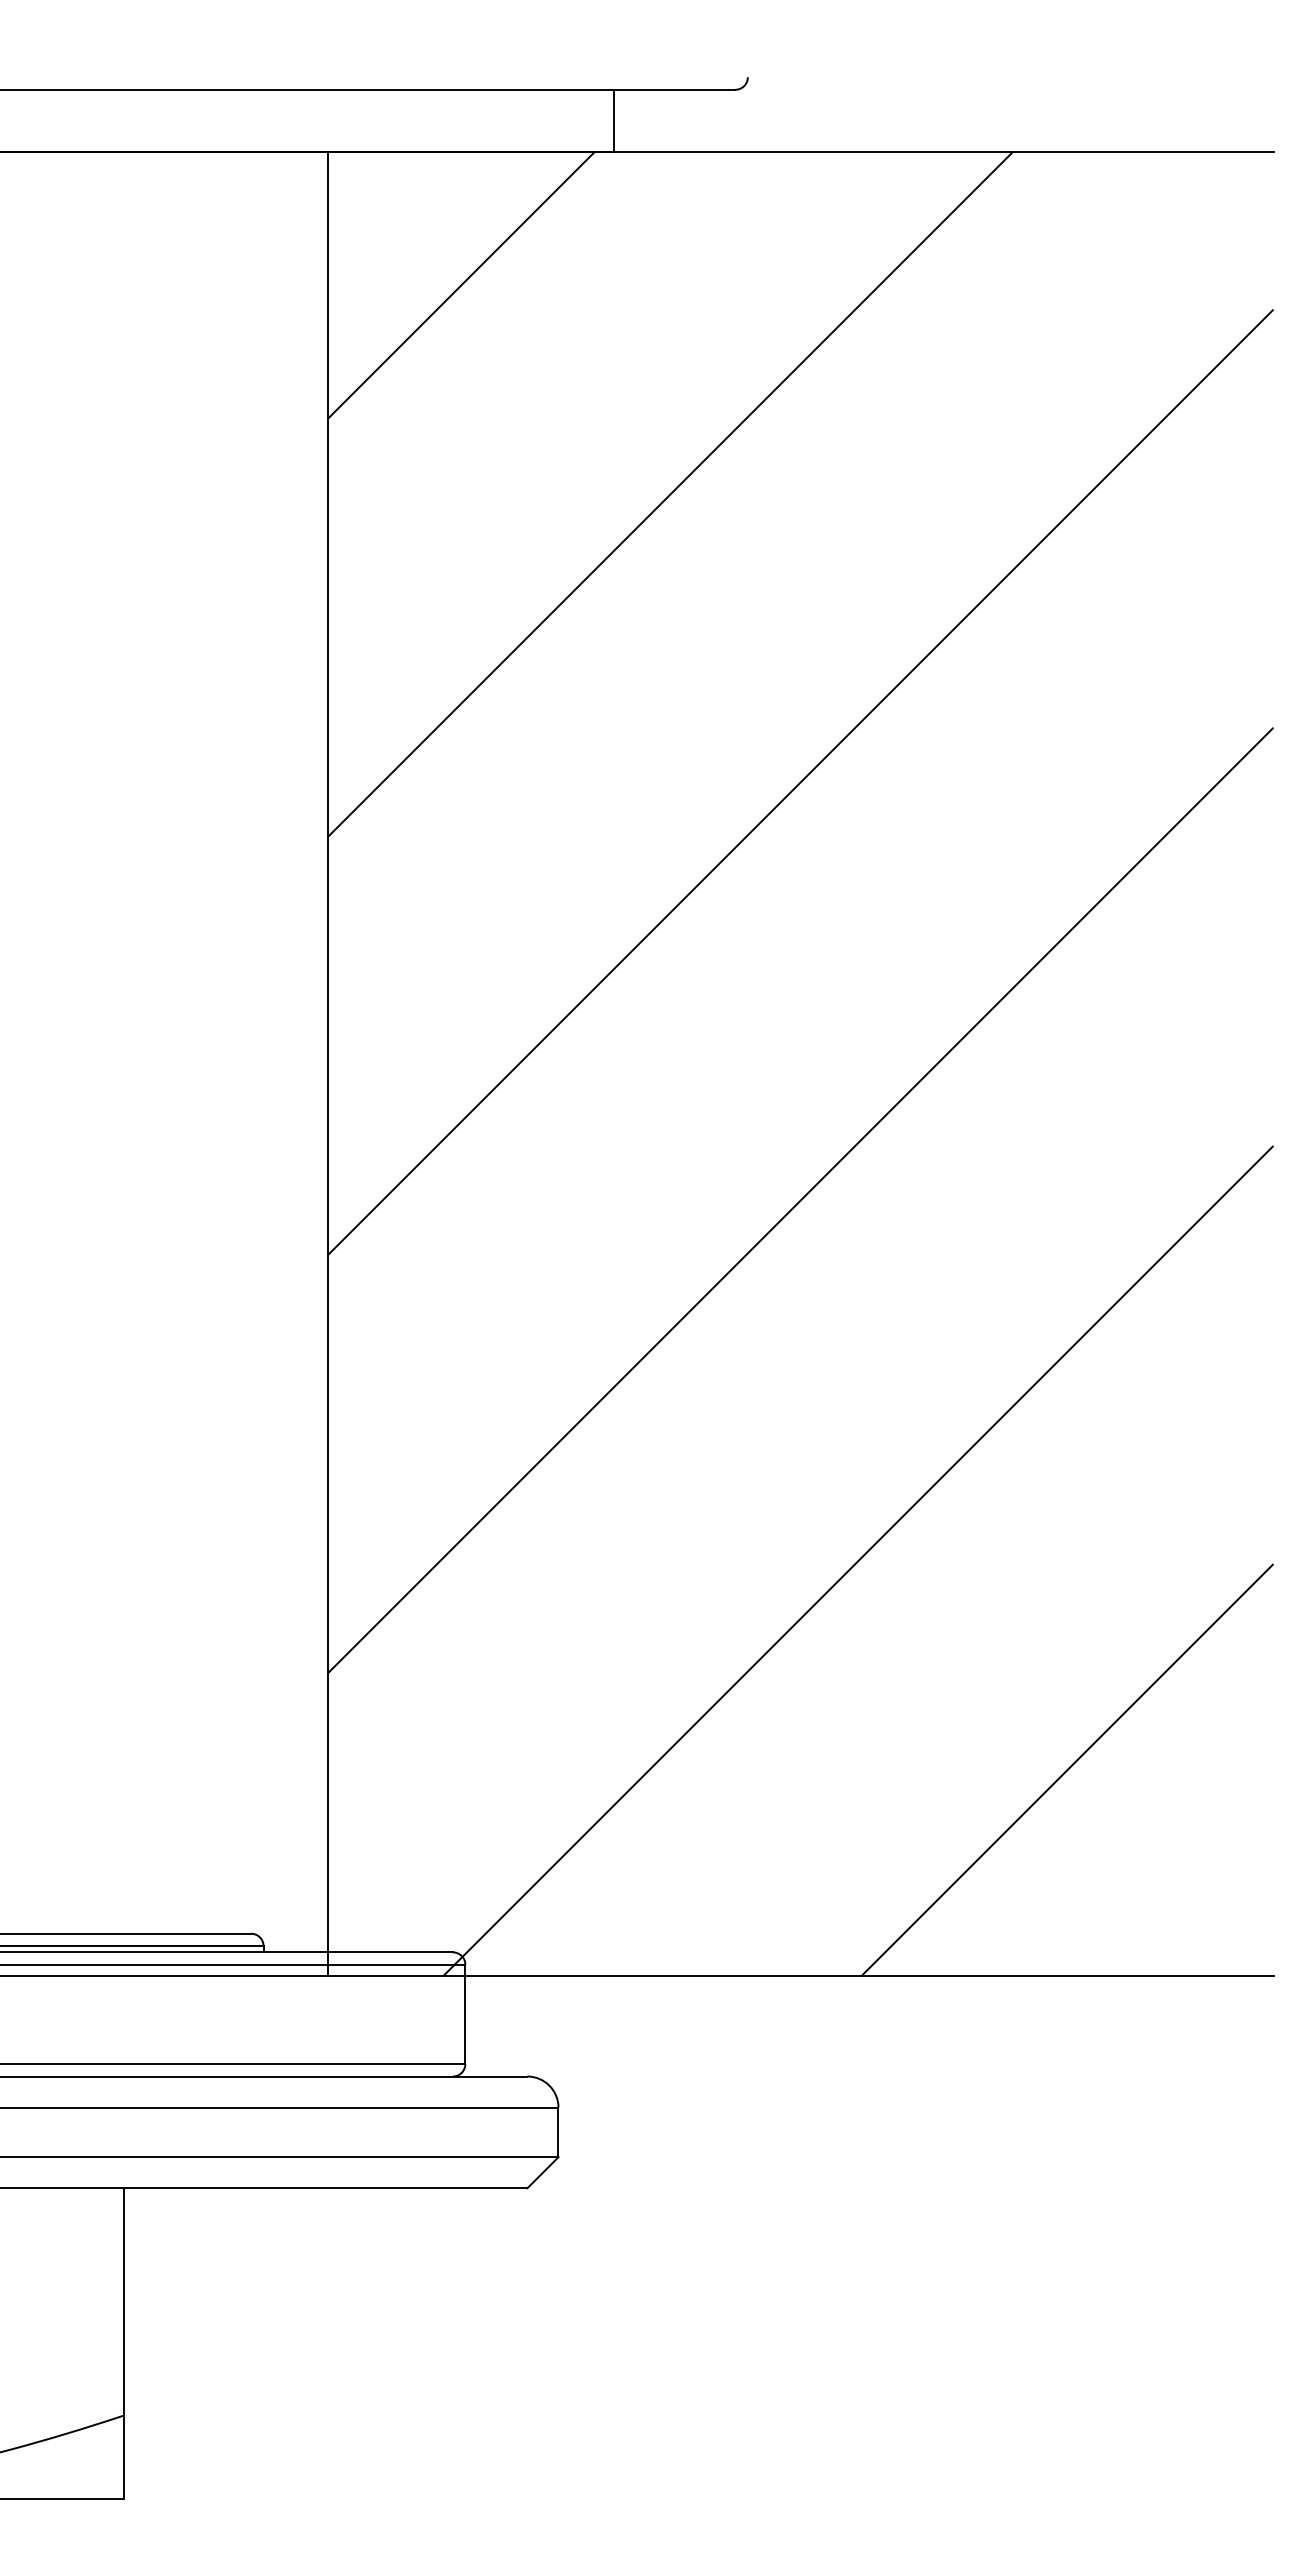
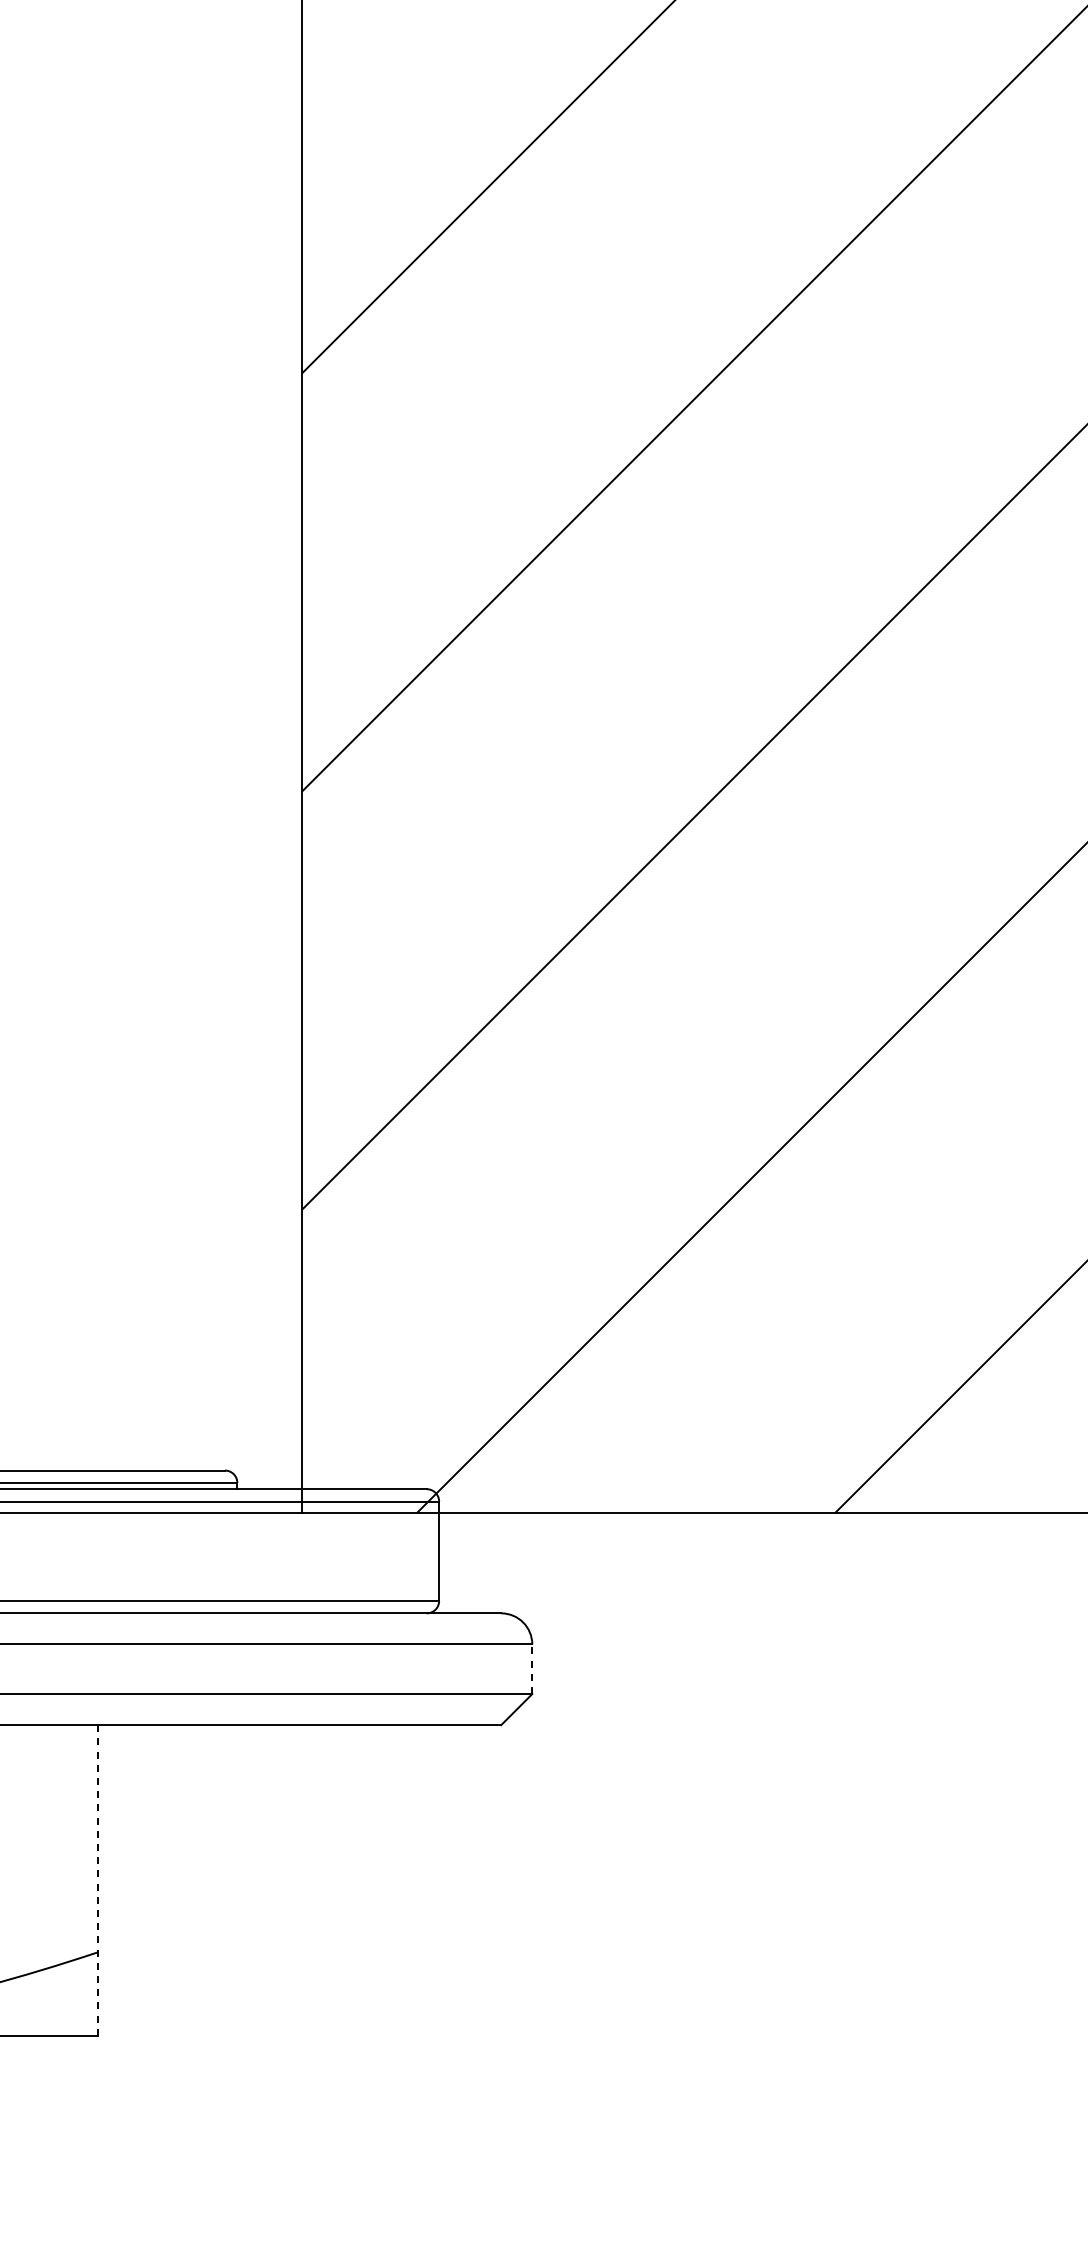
line: (558, 2132) -> (532, 1669), solid -> dashed
line: (123, 2344) -> (97, 1881), solid -> dashed

